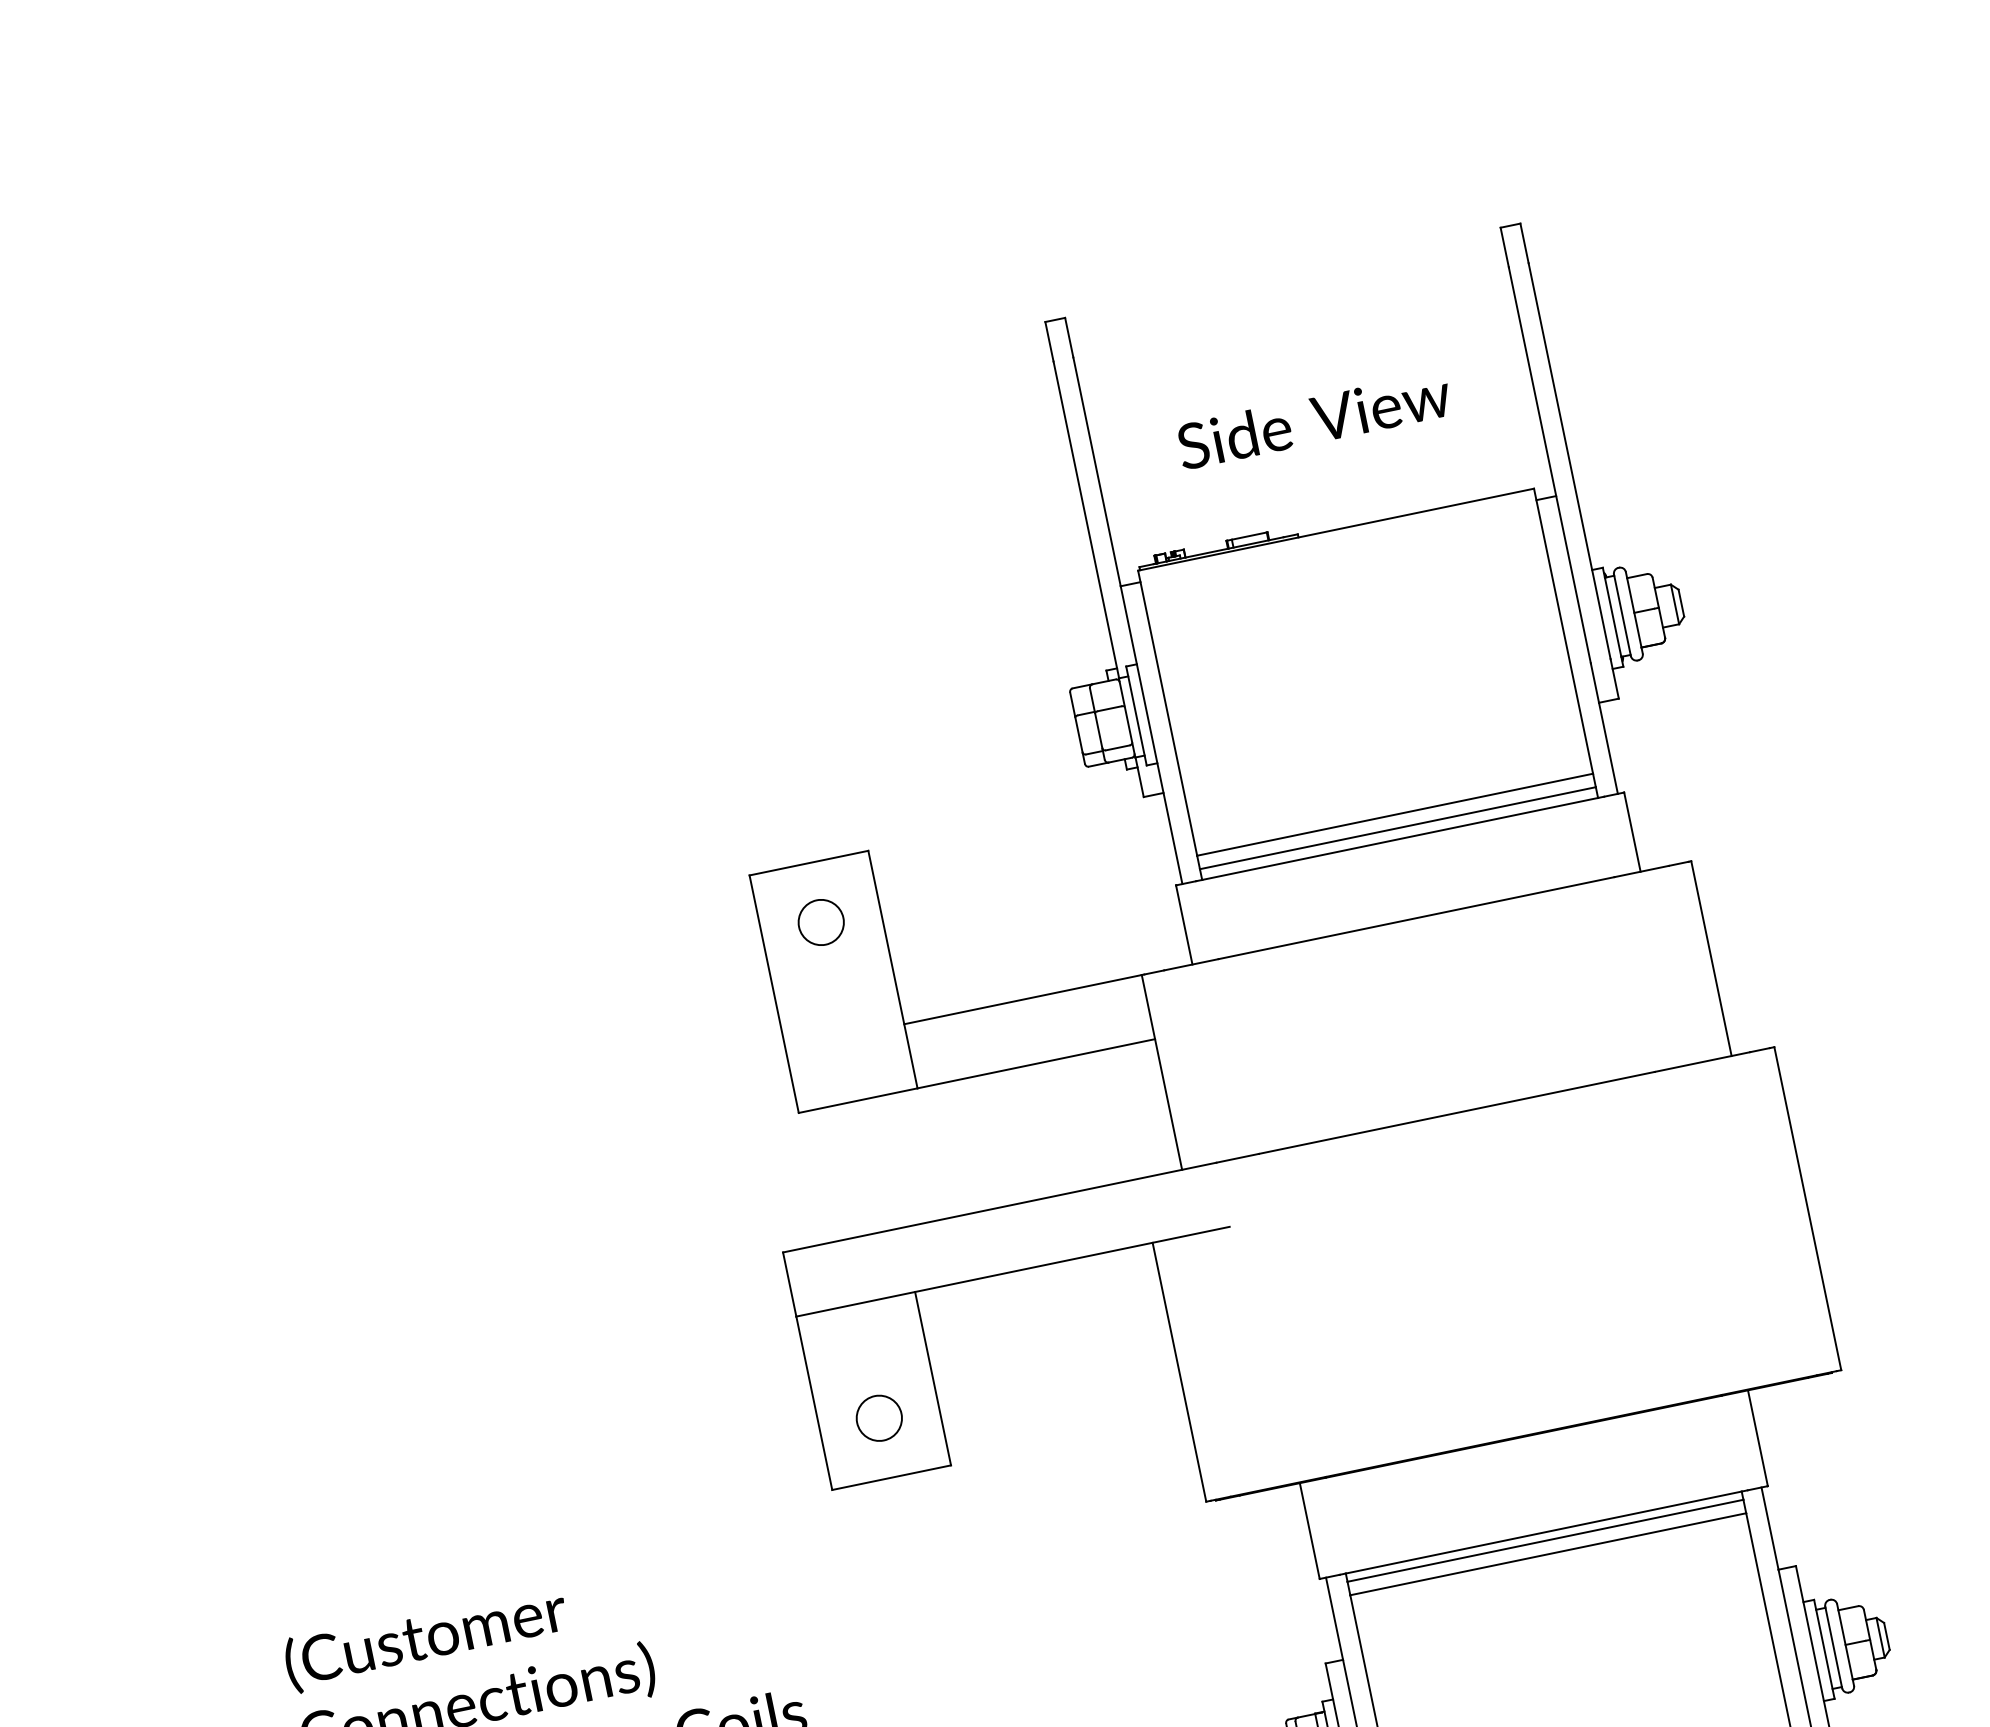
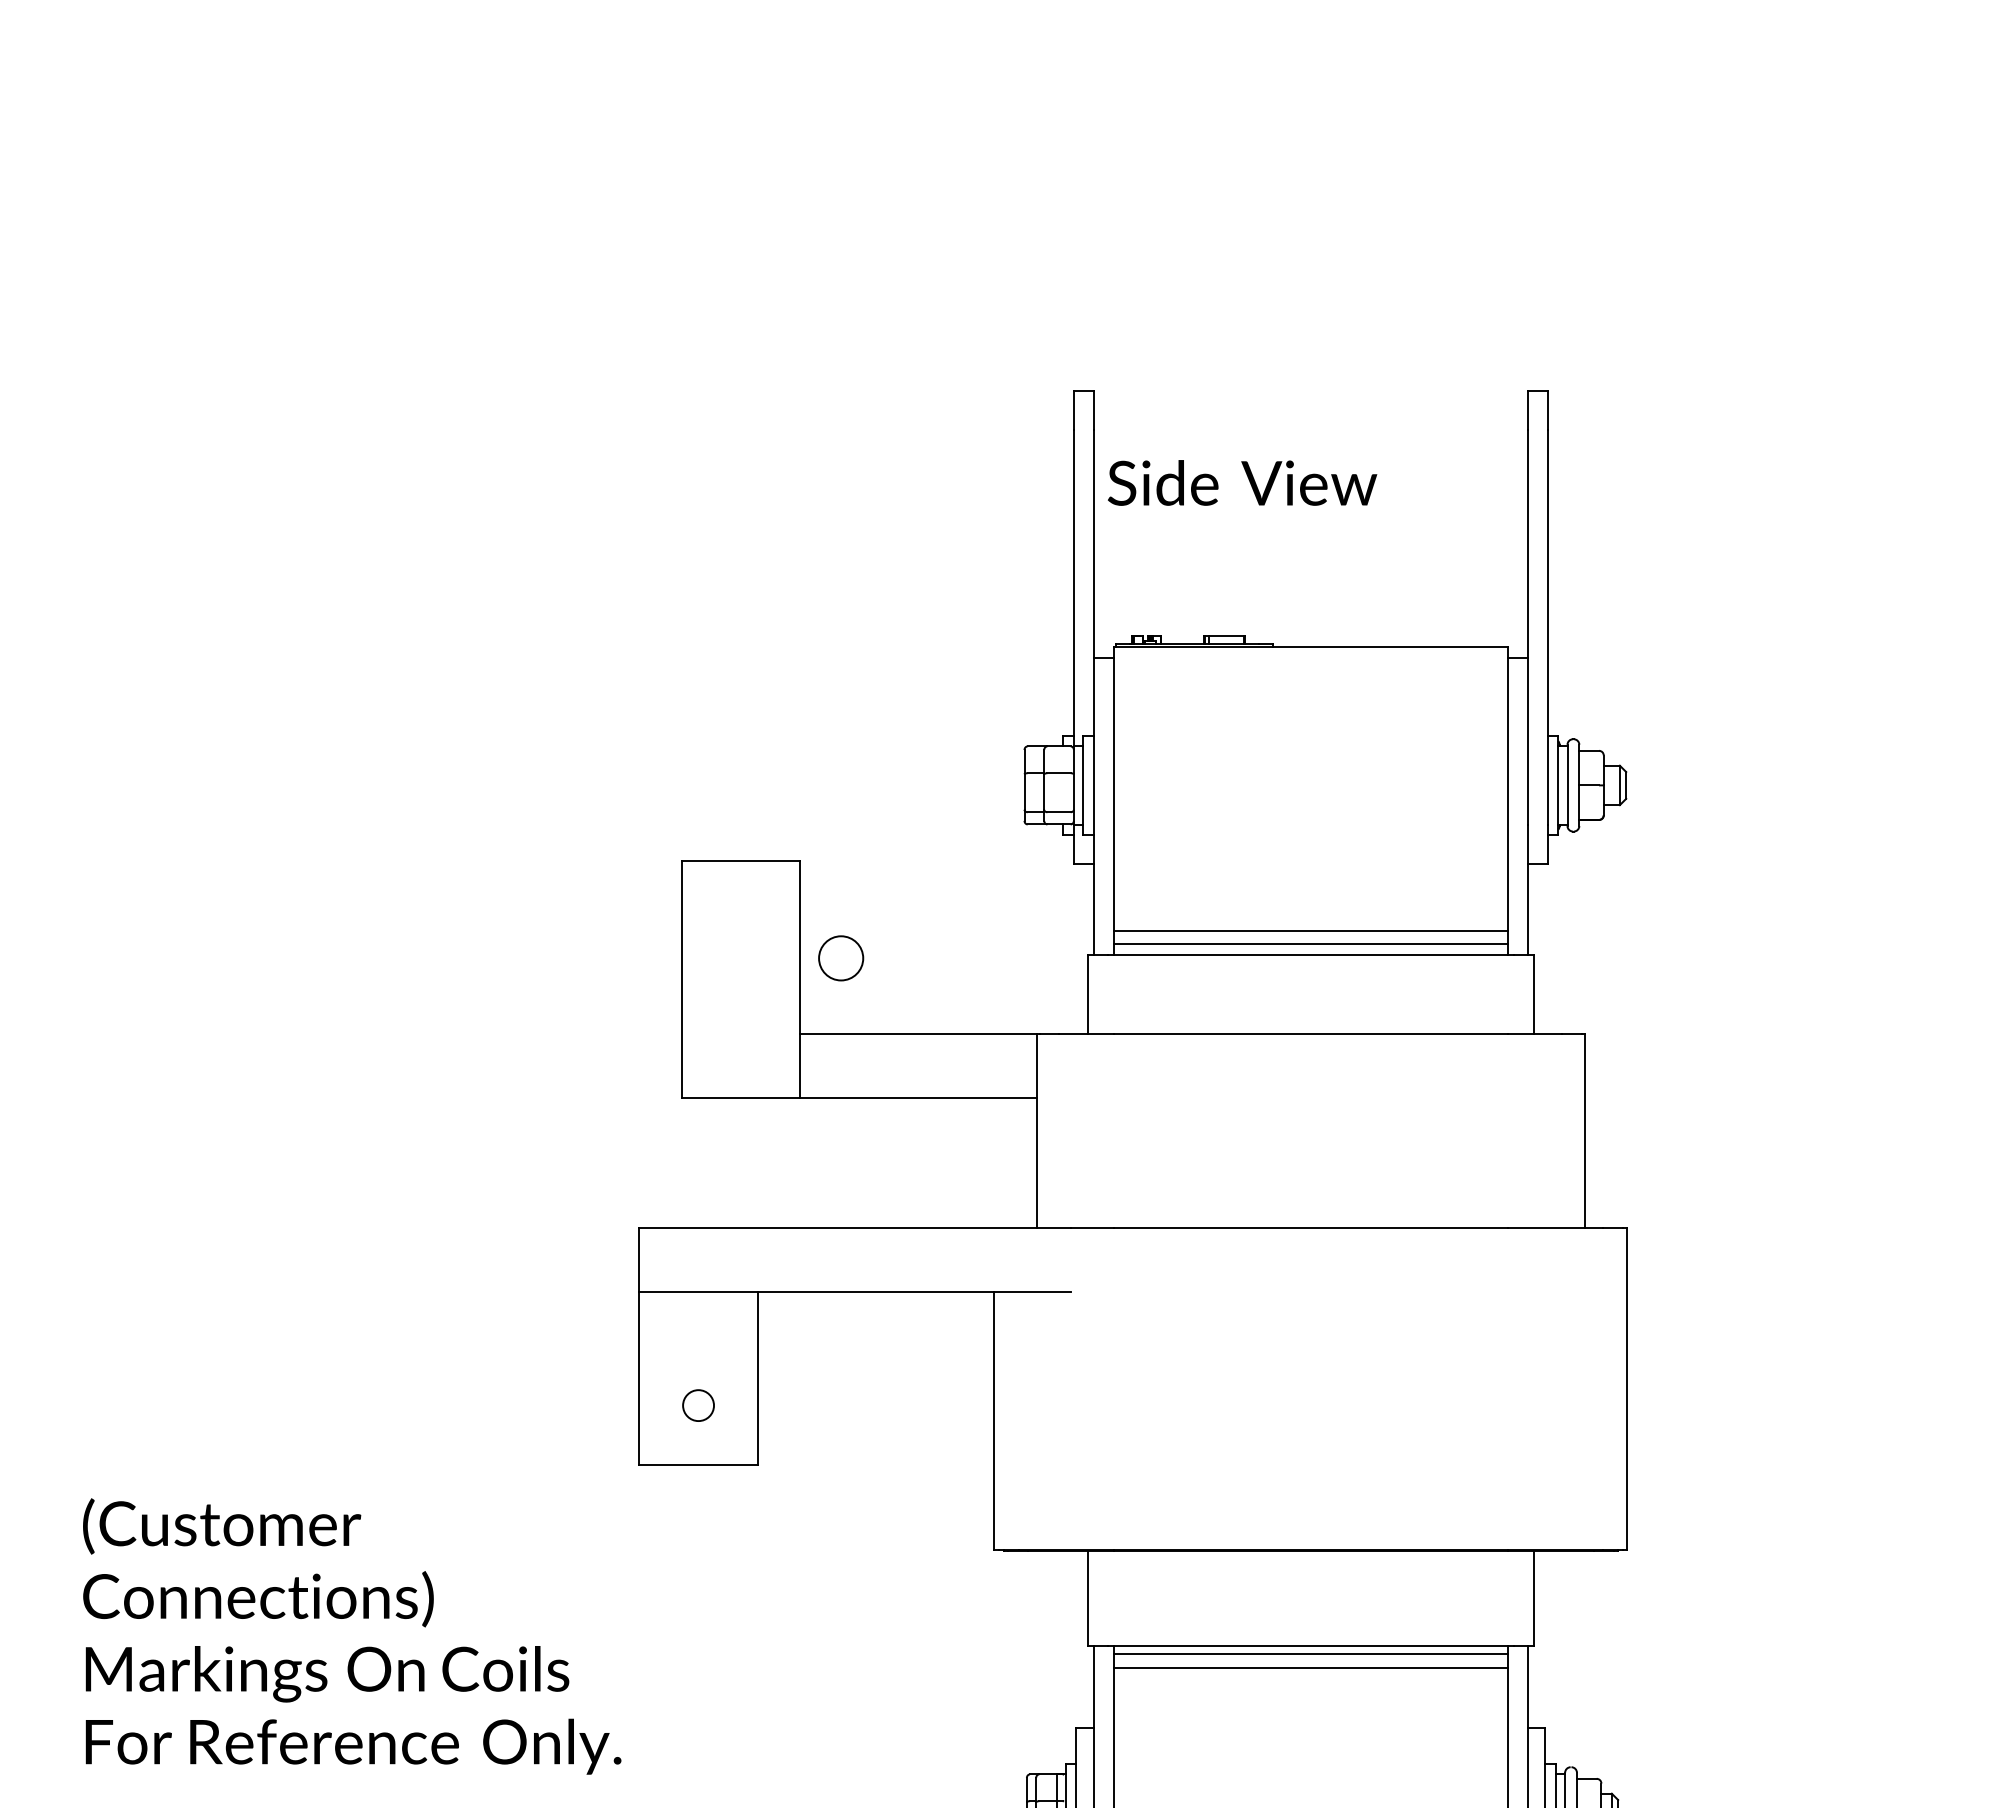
text: (1314, 419) -> (1242, 482), moved
circle: (821, 922) -> (841, 958), moved
circle: (879, 1418) -> (698, 1405), size x0.7

